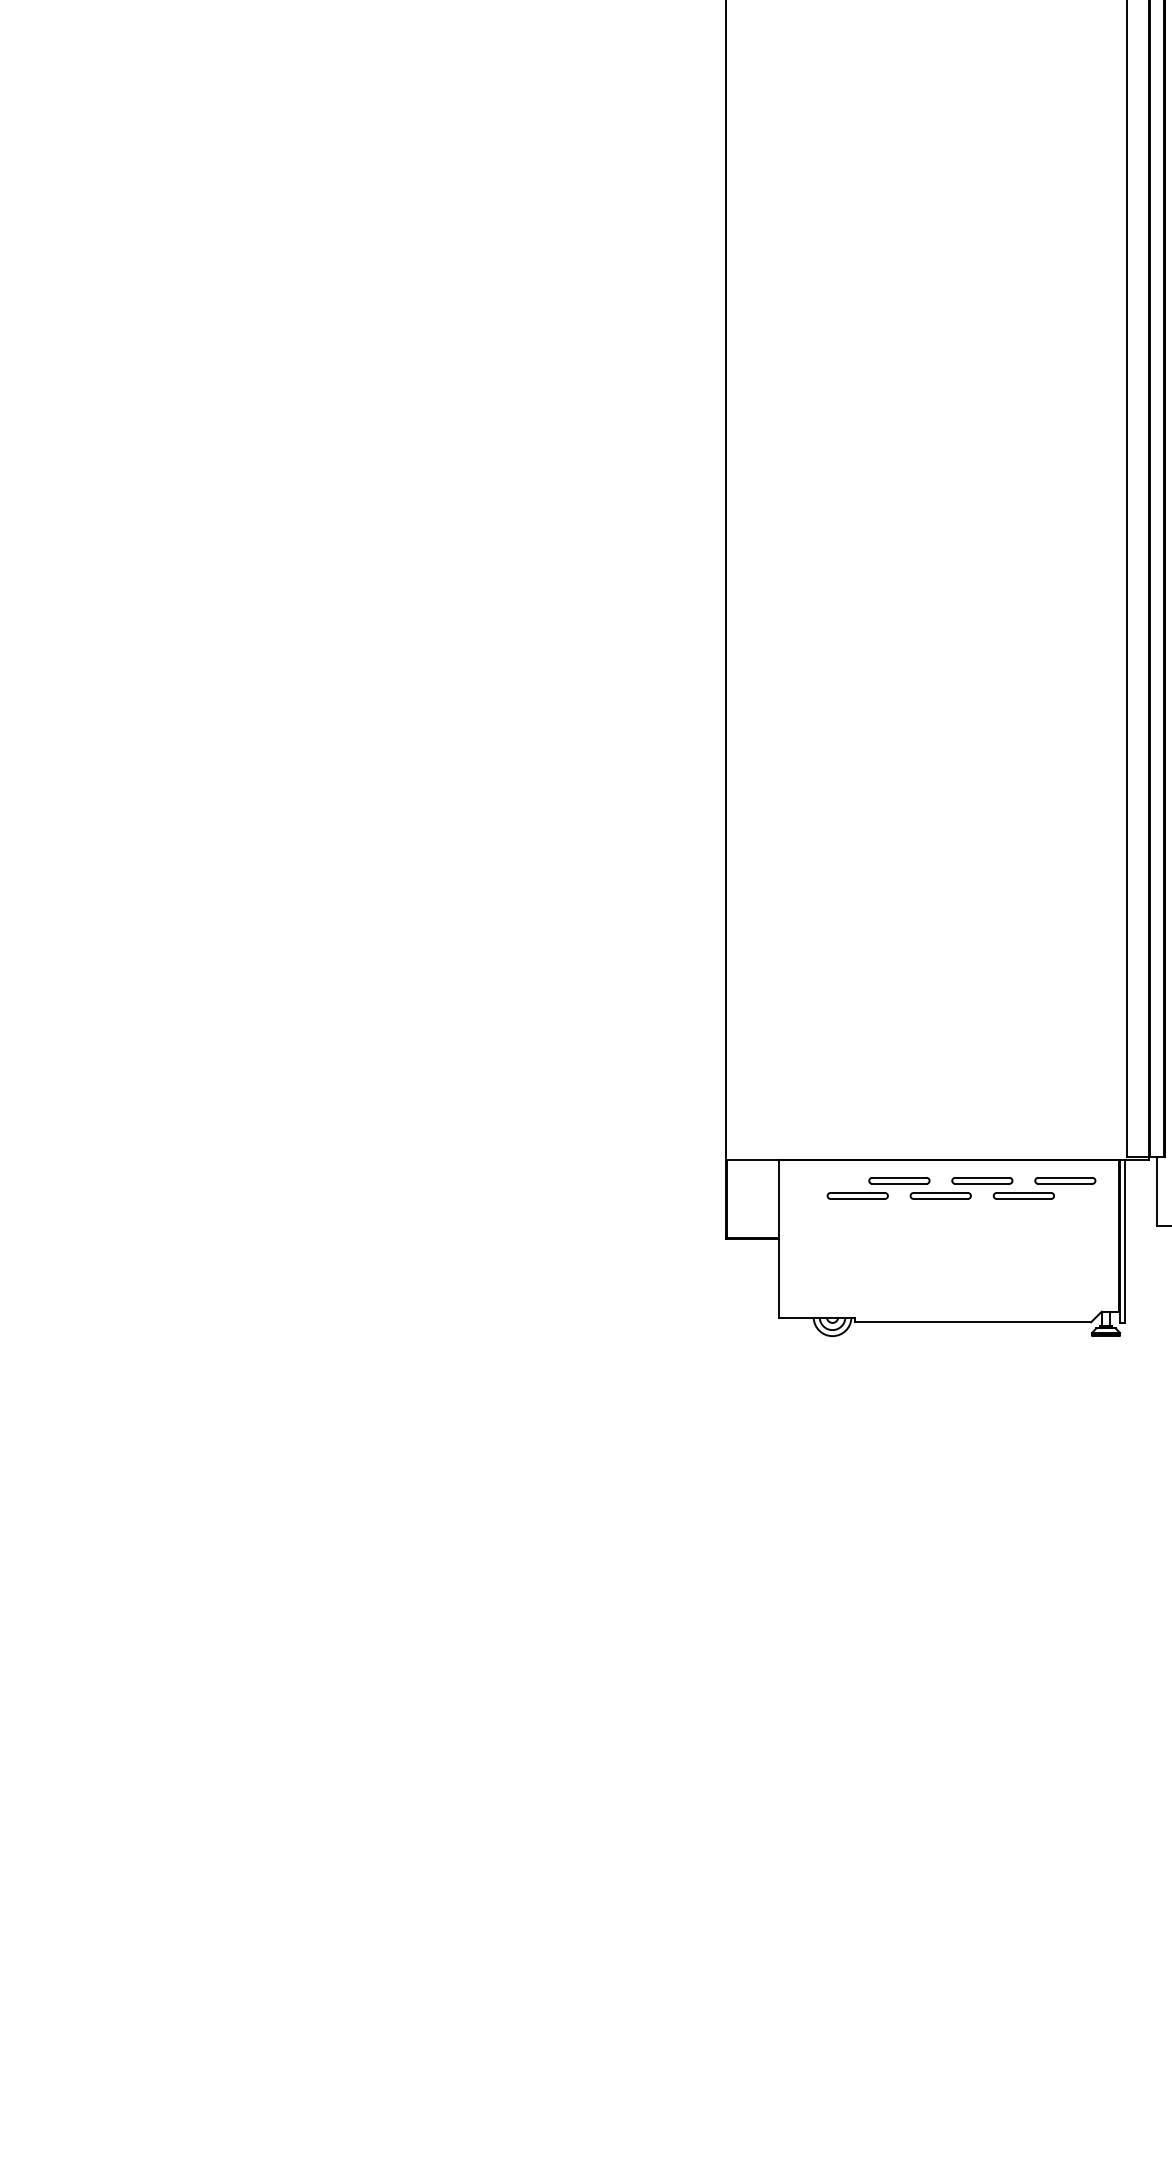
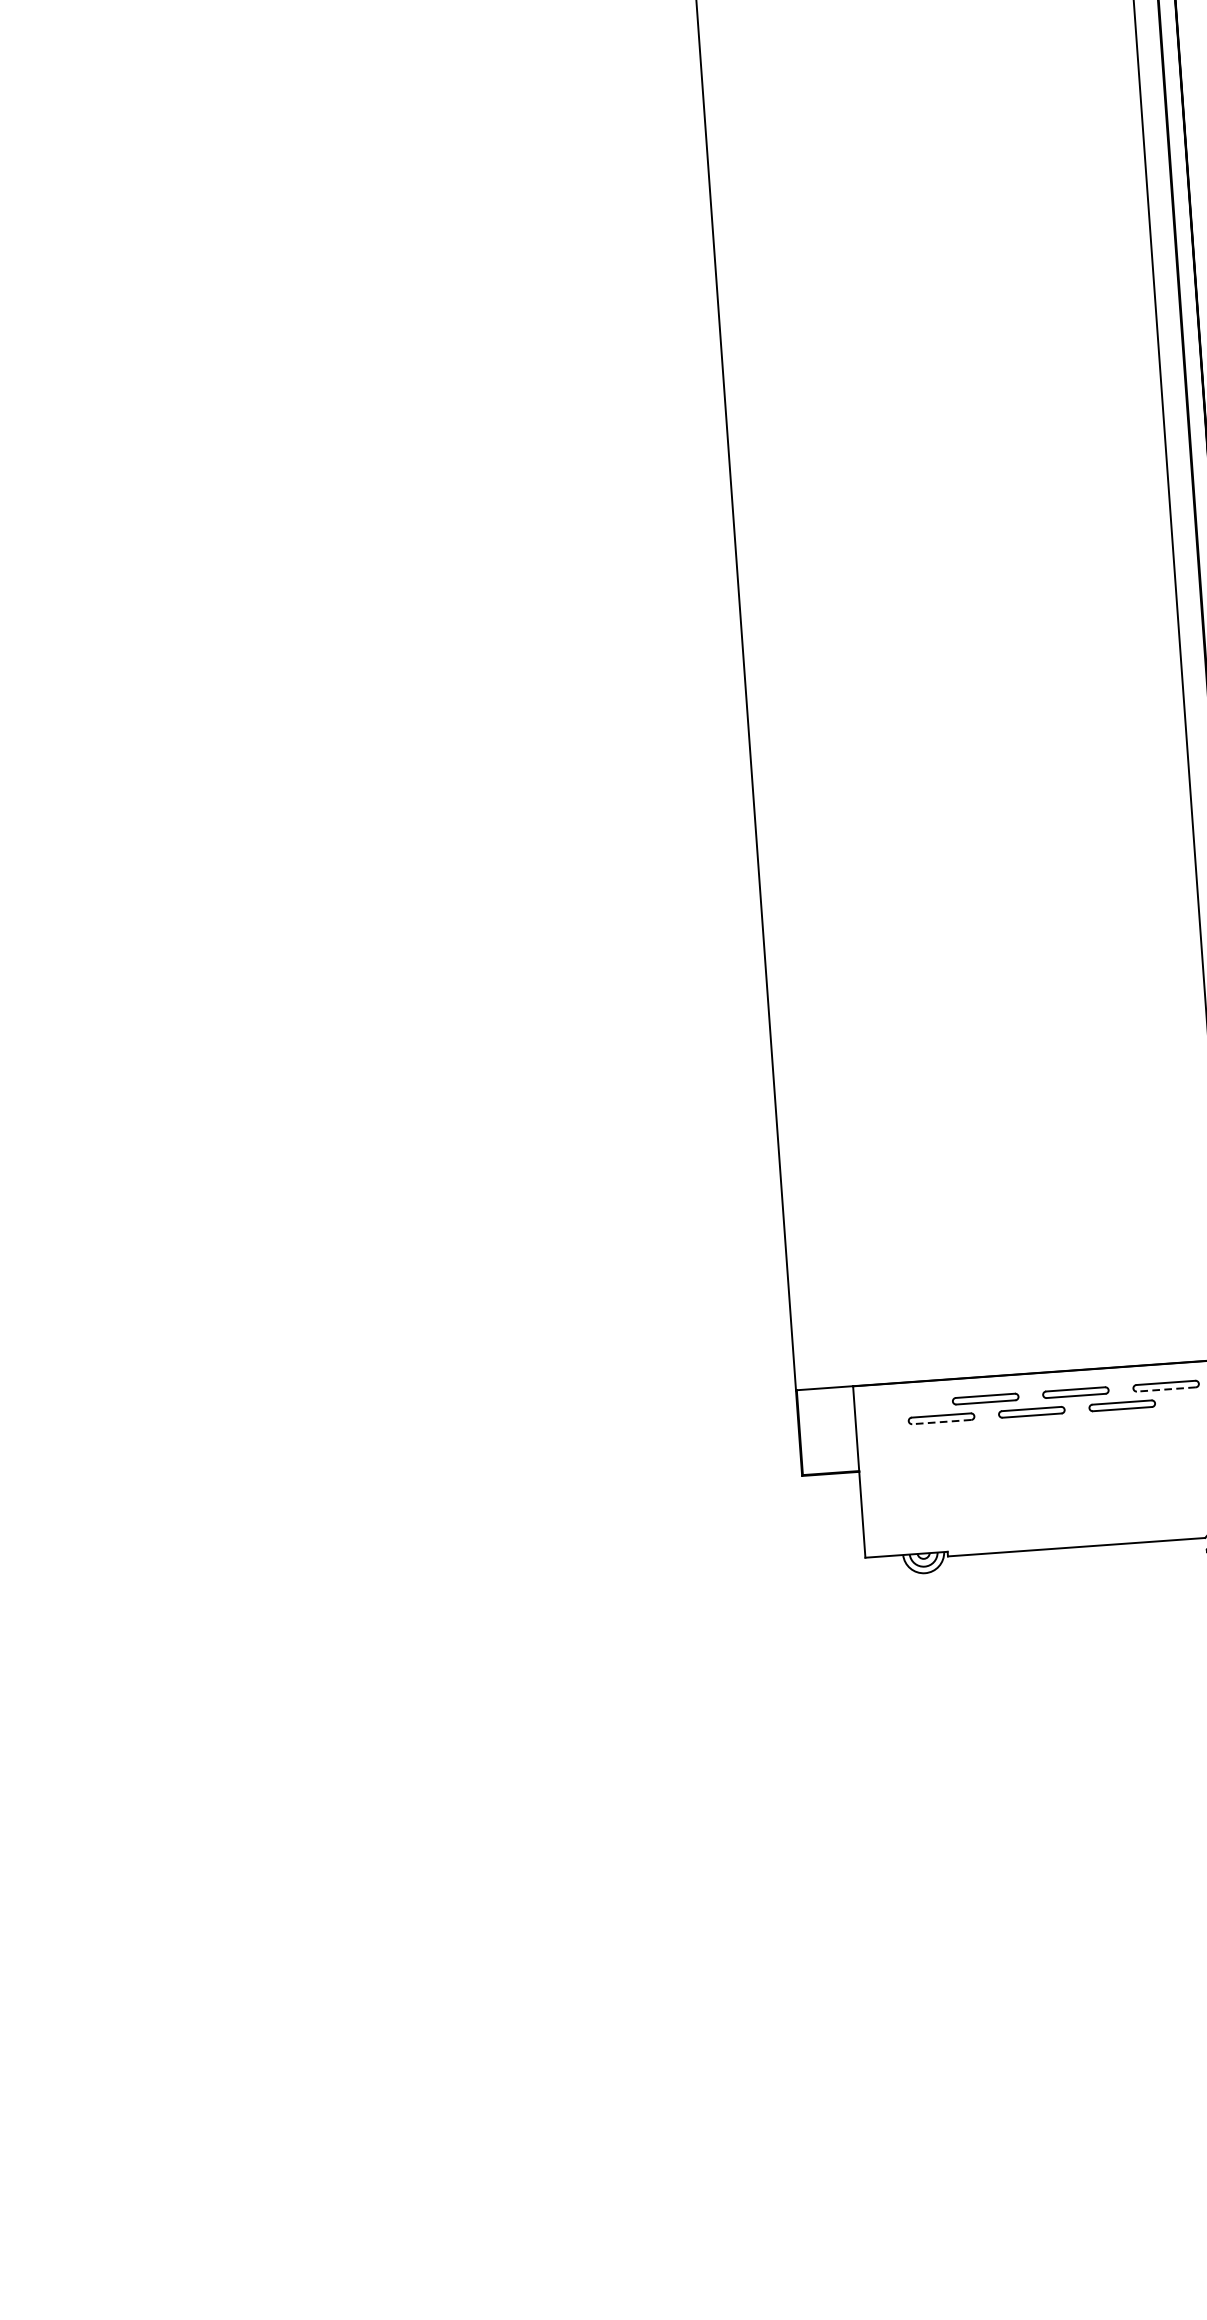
line: (1064, 1183) -> (1165, 1389), solid -> dashed
line: (857, 1198) -> (941, 1421), solid -> dashed

